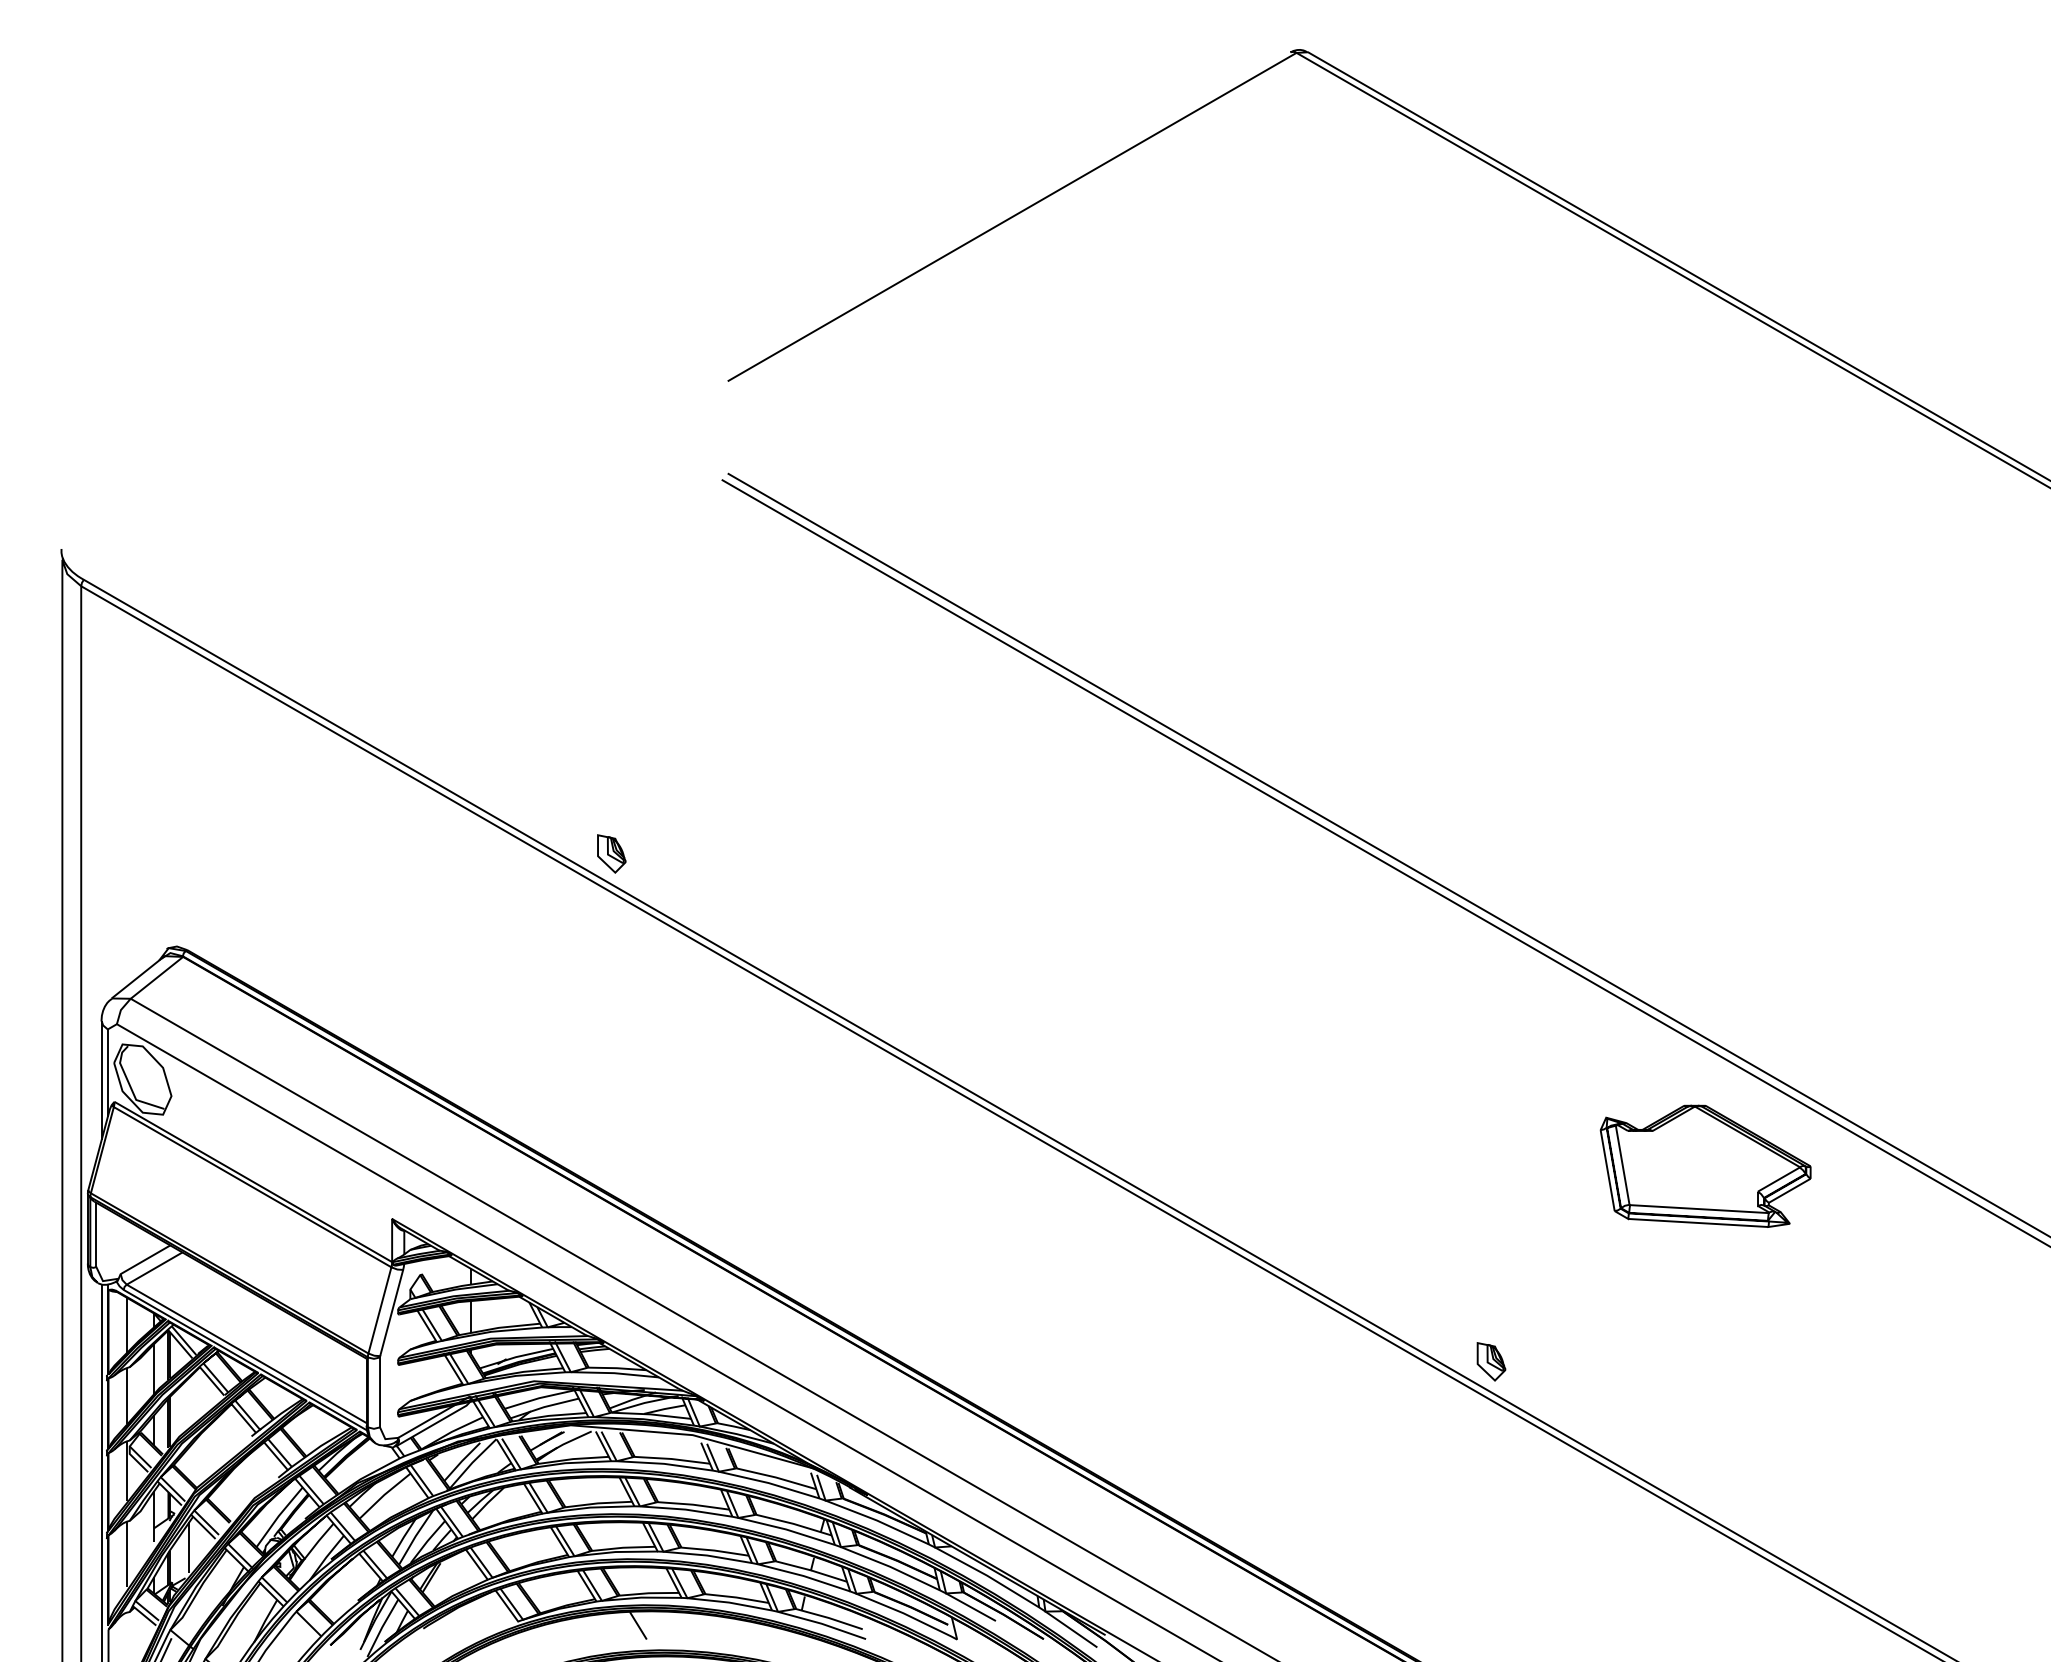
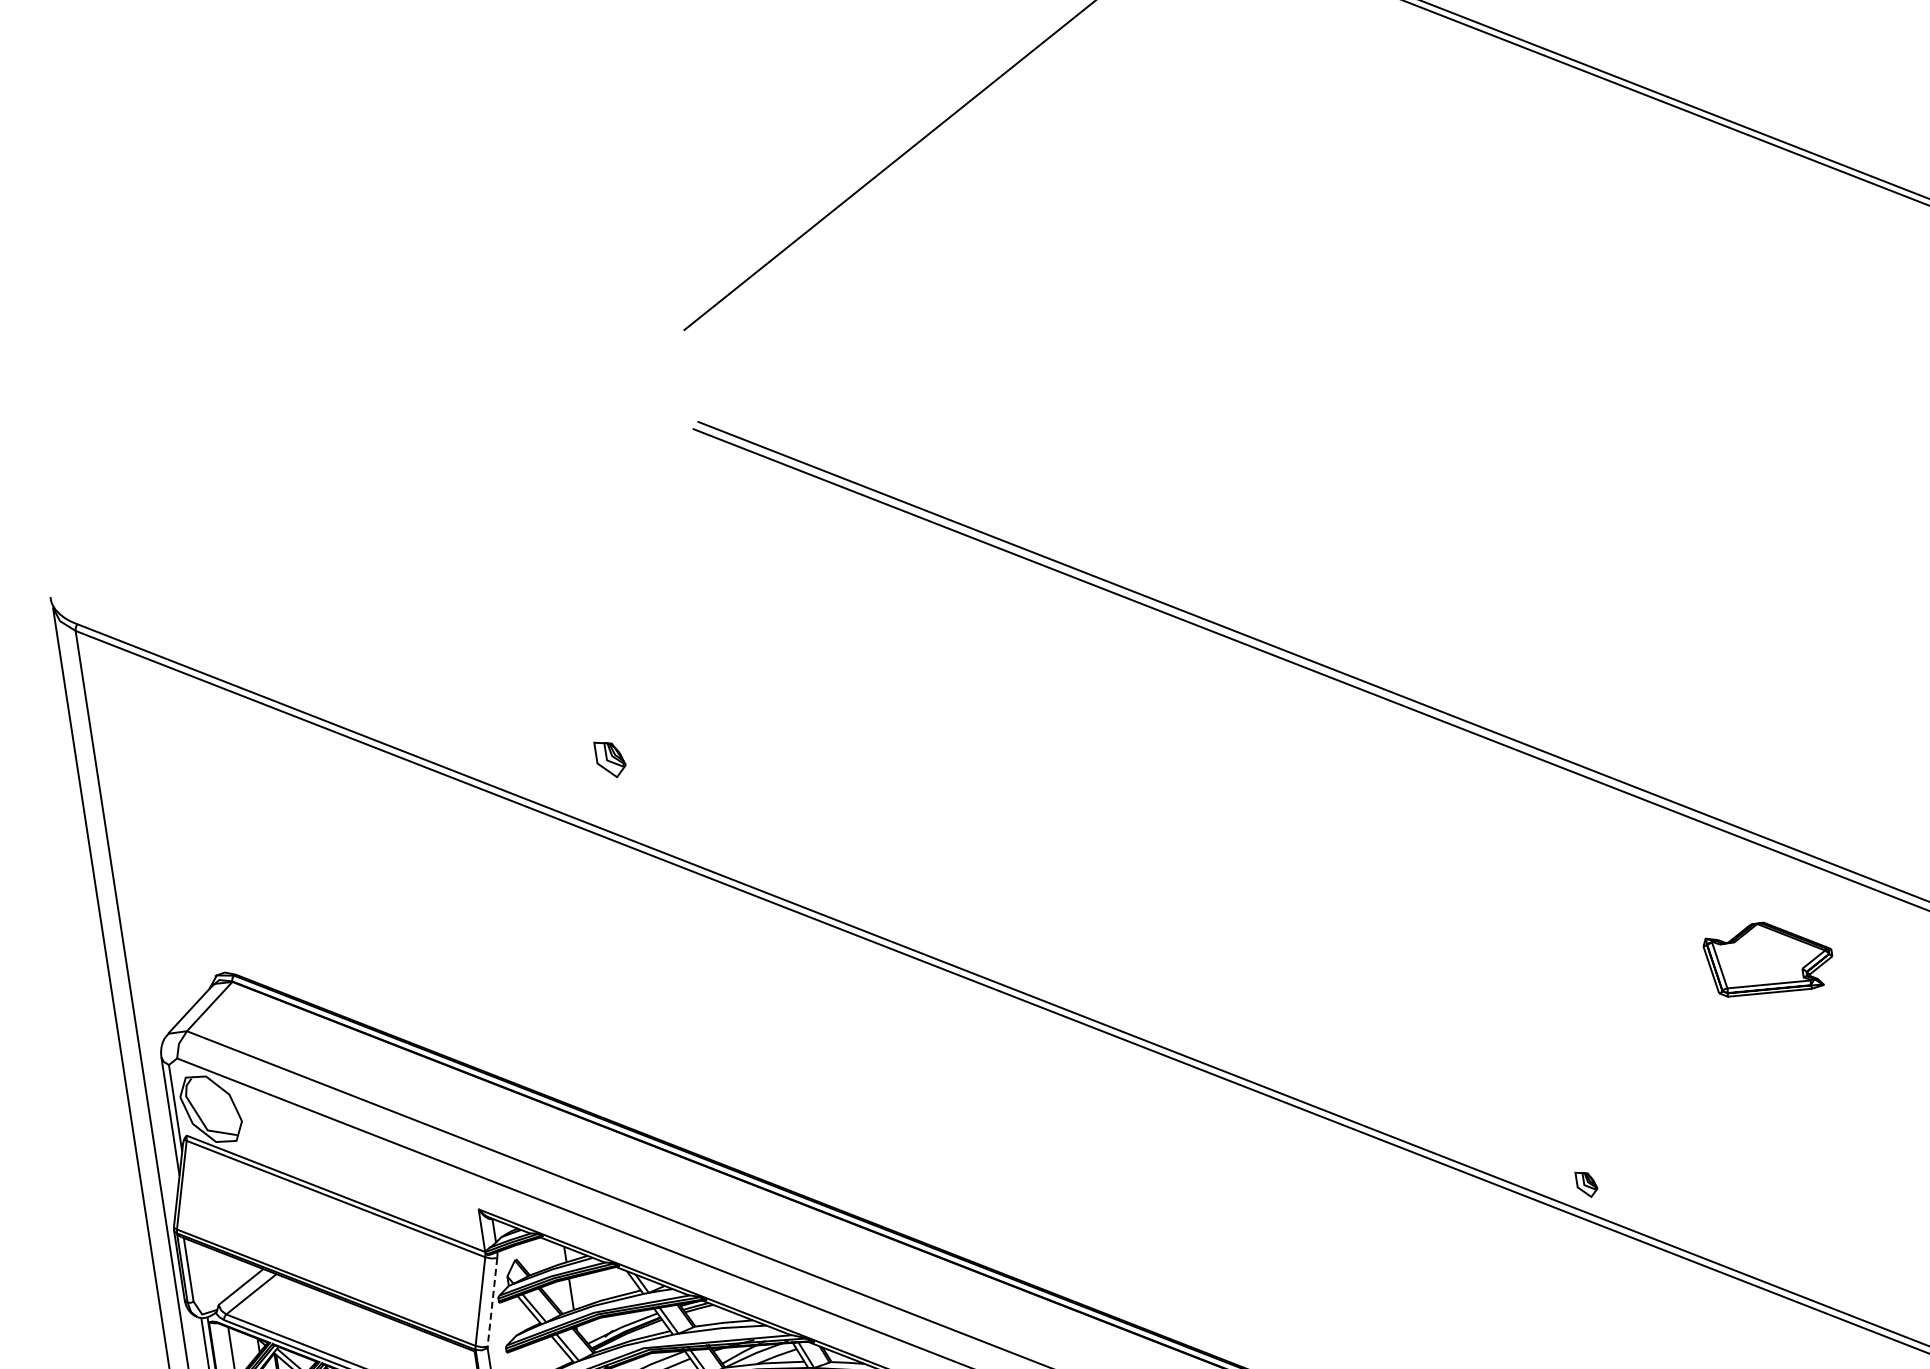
part: (611, 853) -> (610, 758), moved
part: (1705, 1165) -> (1768, 957), size x0.6
line: (391, 1313) -> (492, 1302), solid -> dashed
part: (1491, 1361) -> (1586, 1183), size x0.7

